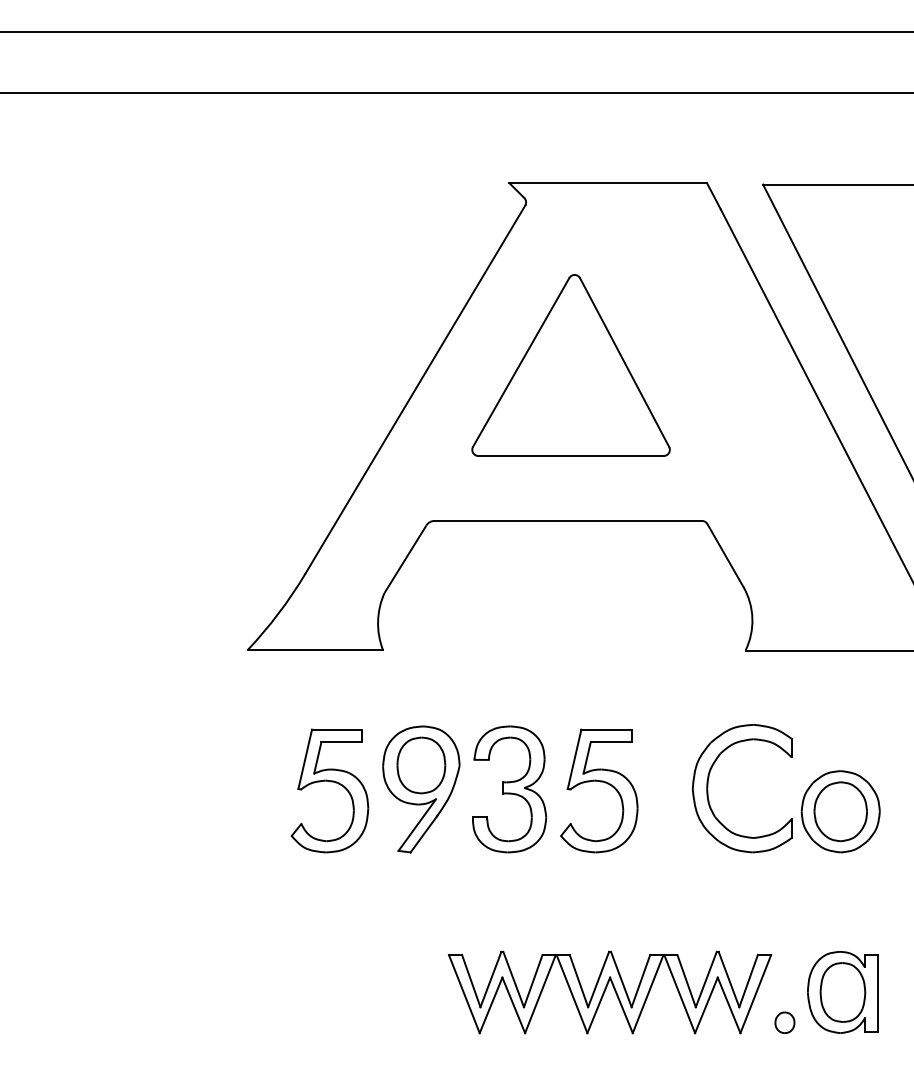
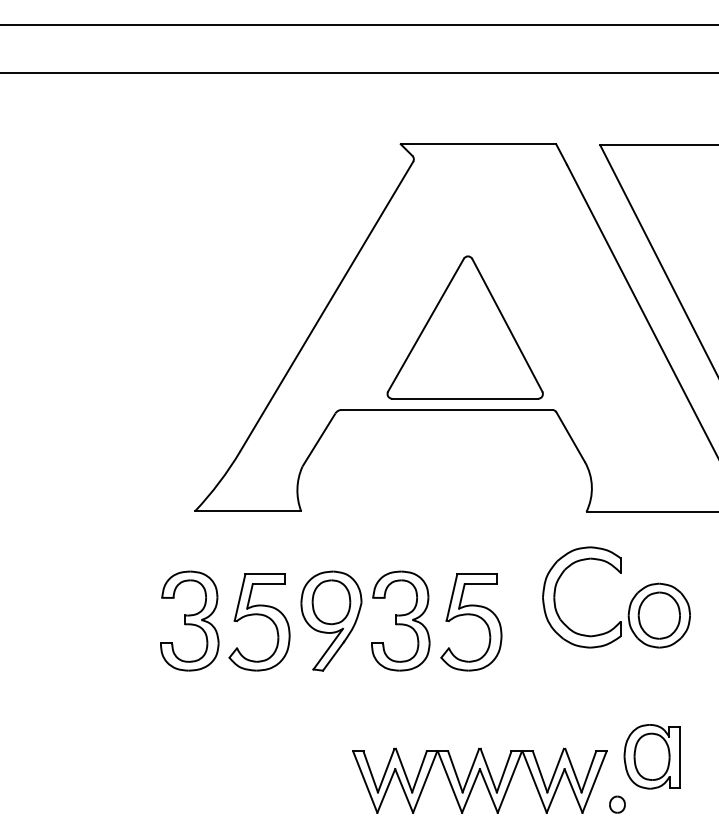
part: (570, 365) -> (464, 327), moved
part: (240, 788) -> (189, 620), added
part: (802, 796) -> (629, 603), moved
part: (842, 992) -> (651, 756), moved

